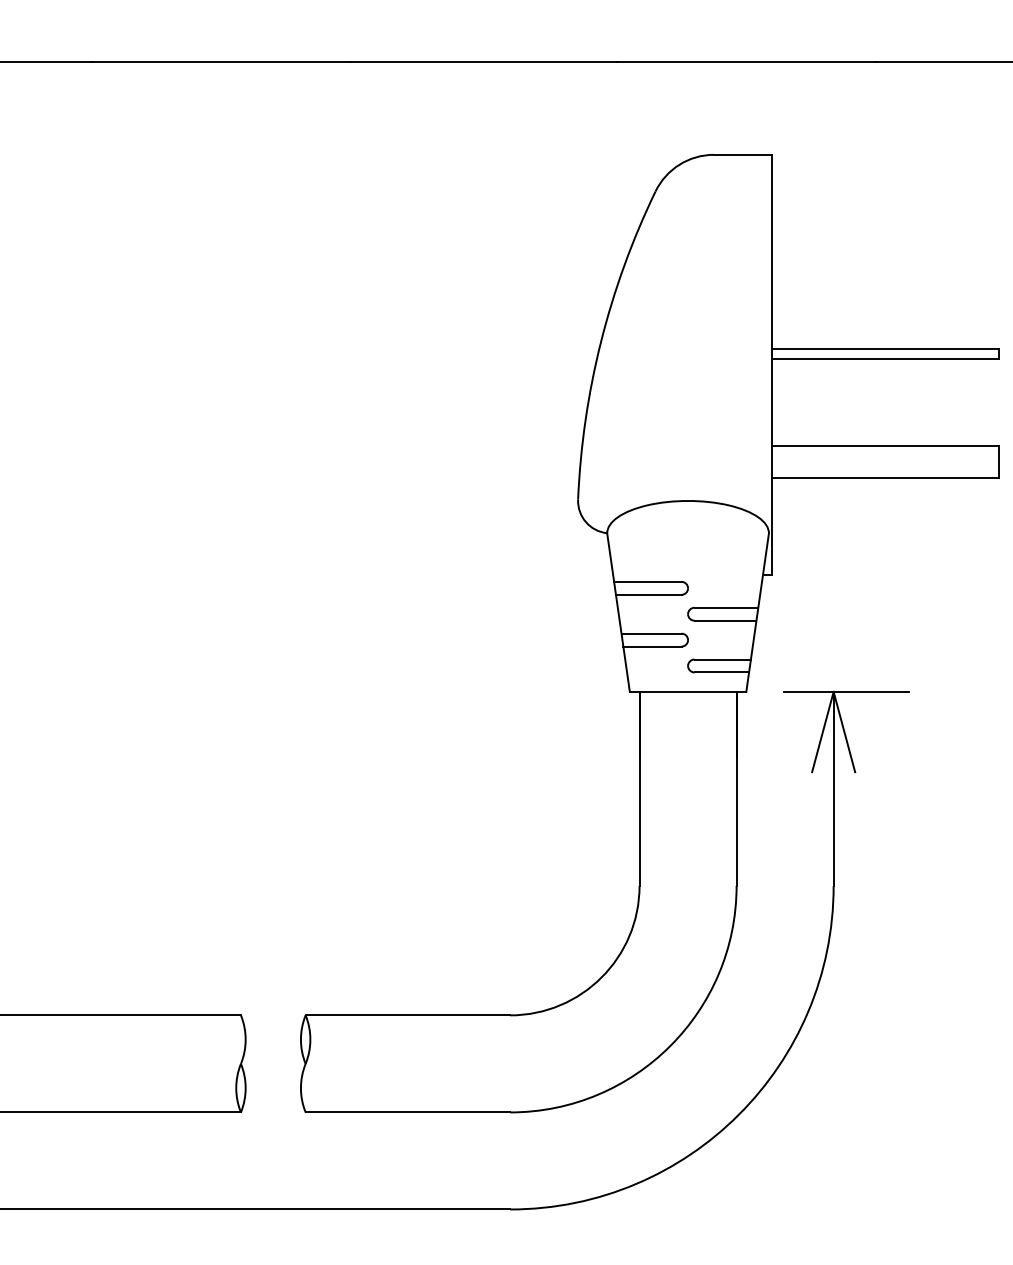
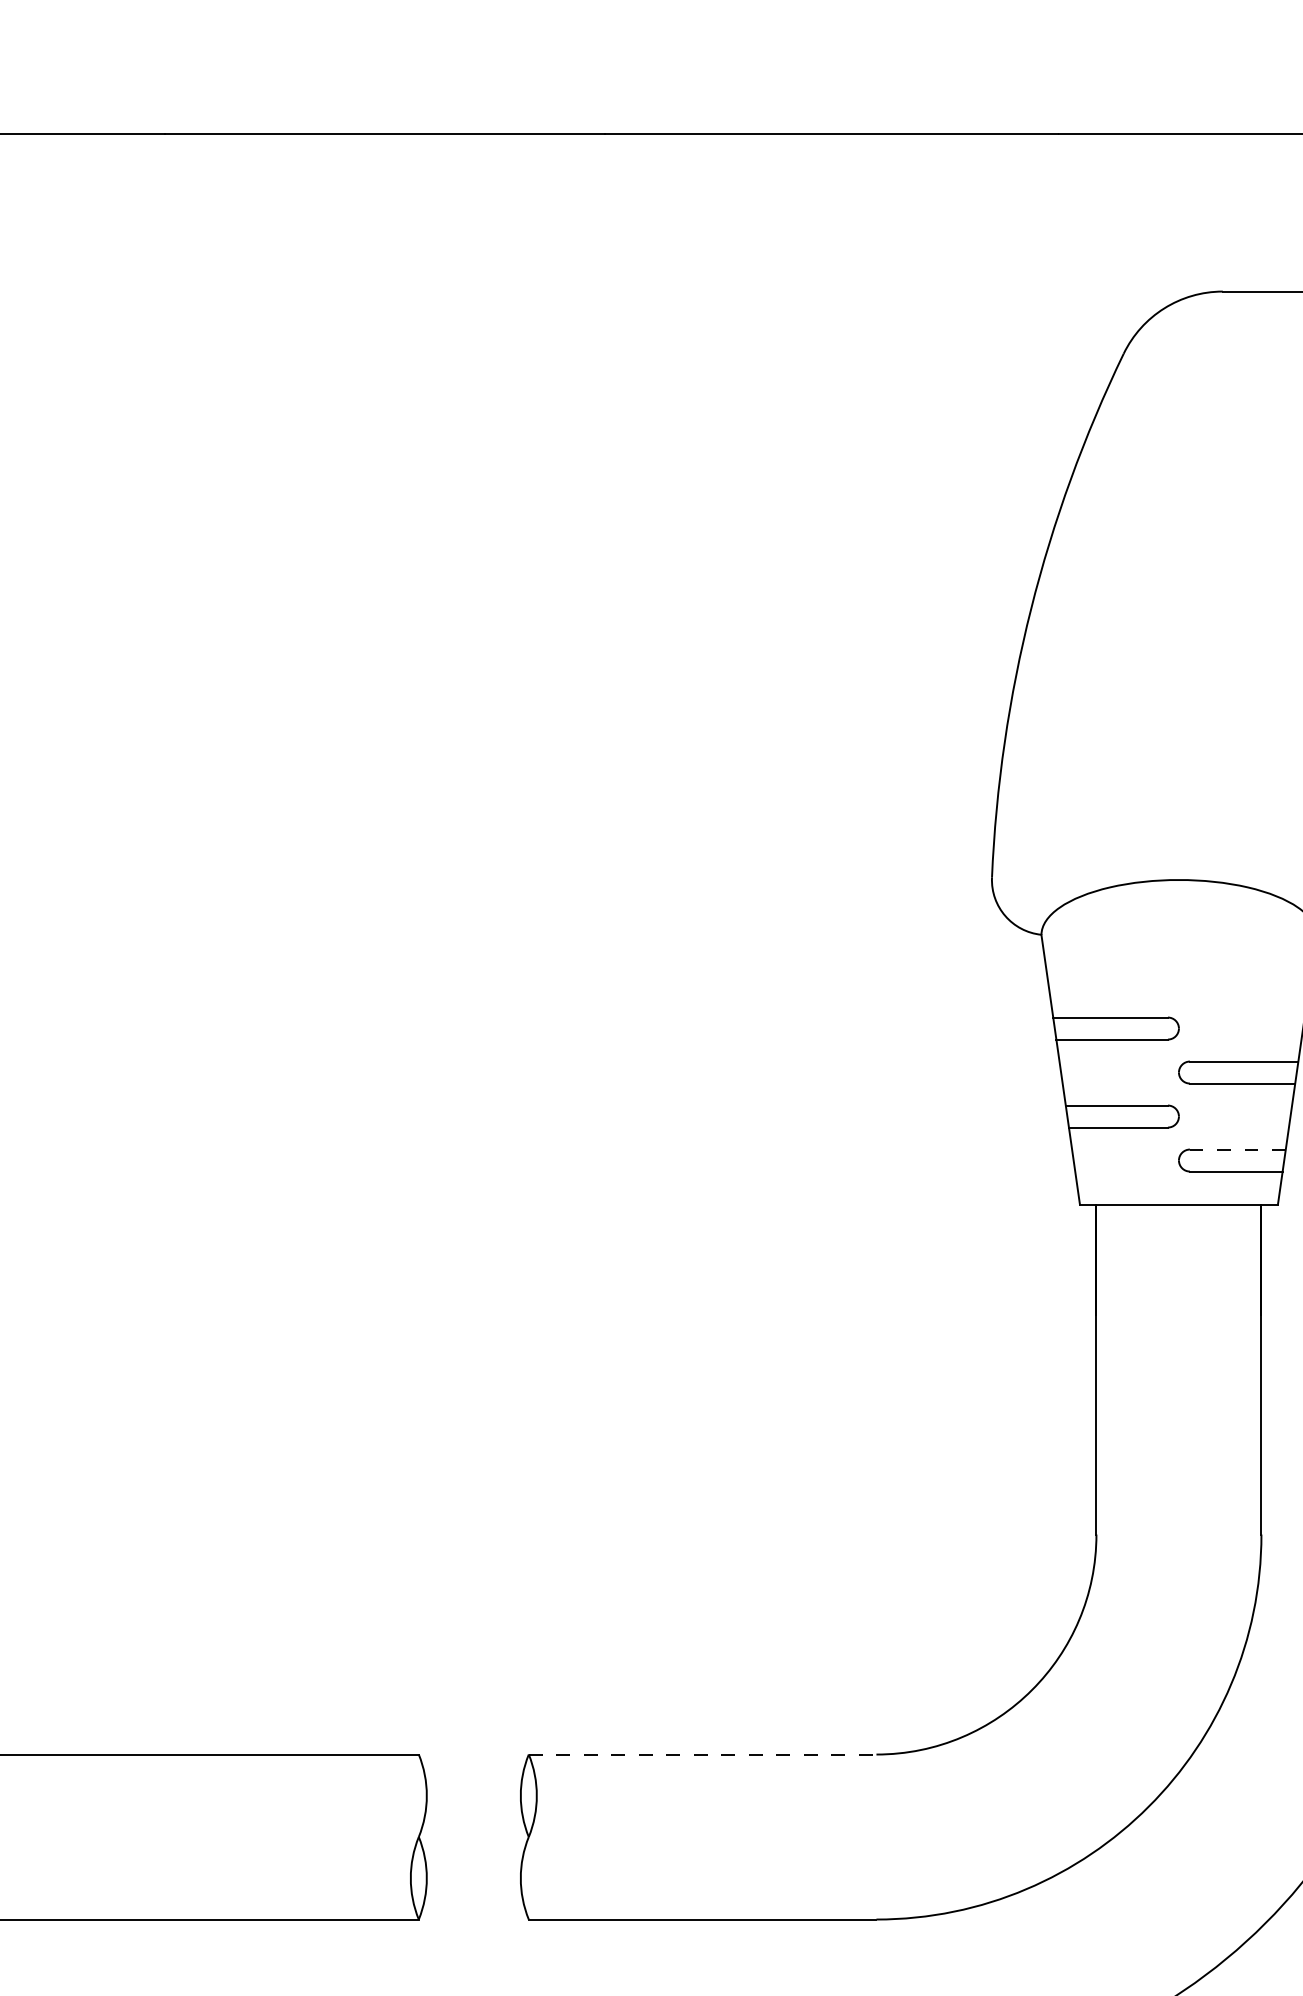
line: (722, 659) -> (1237, 1149), solid -> dashed
line: (408, 1015) -> (703, 1754), solid -> dashed

